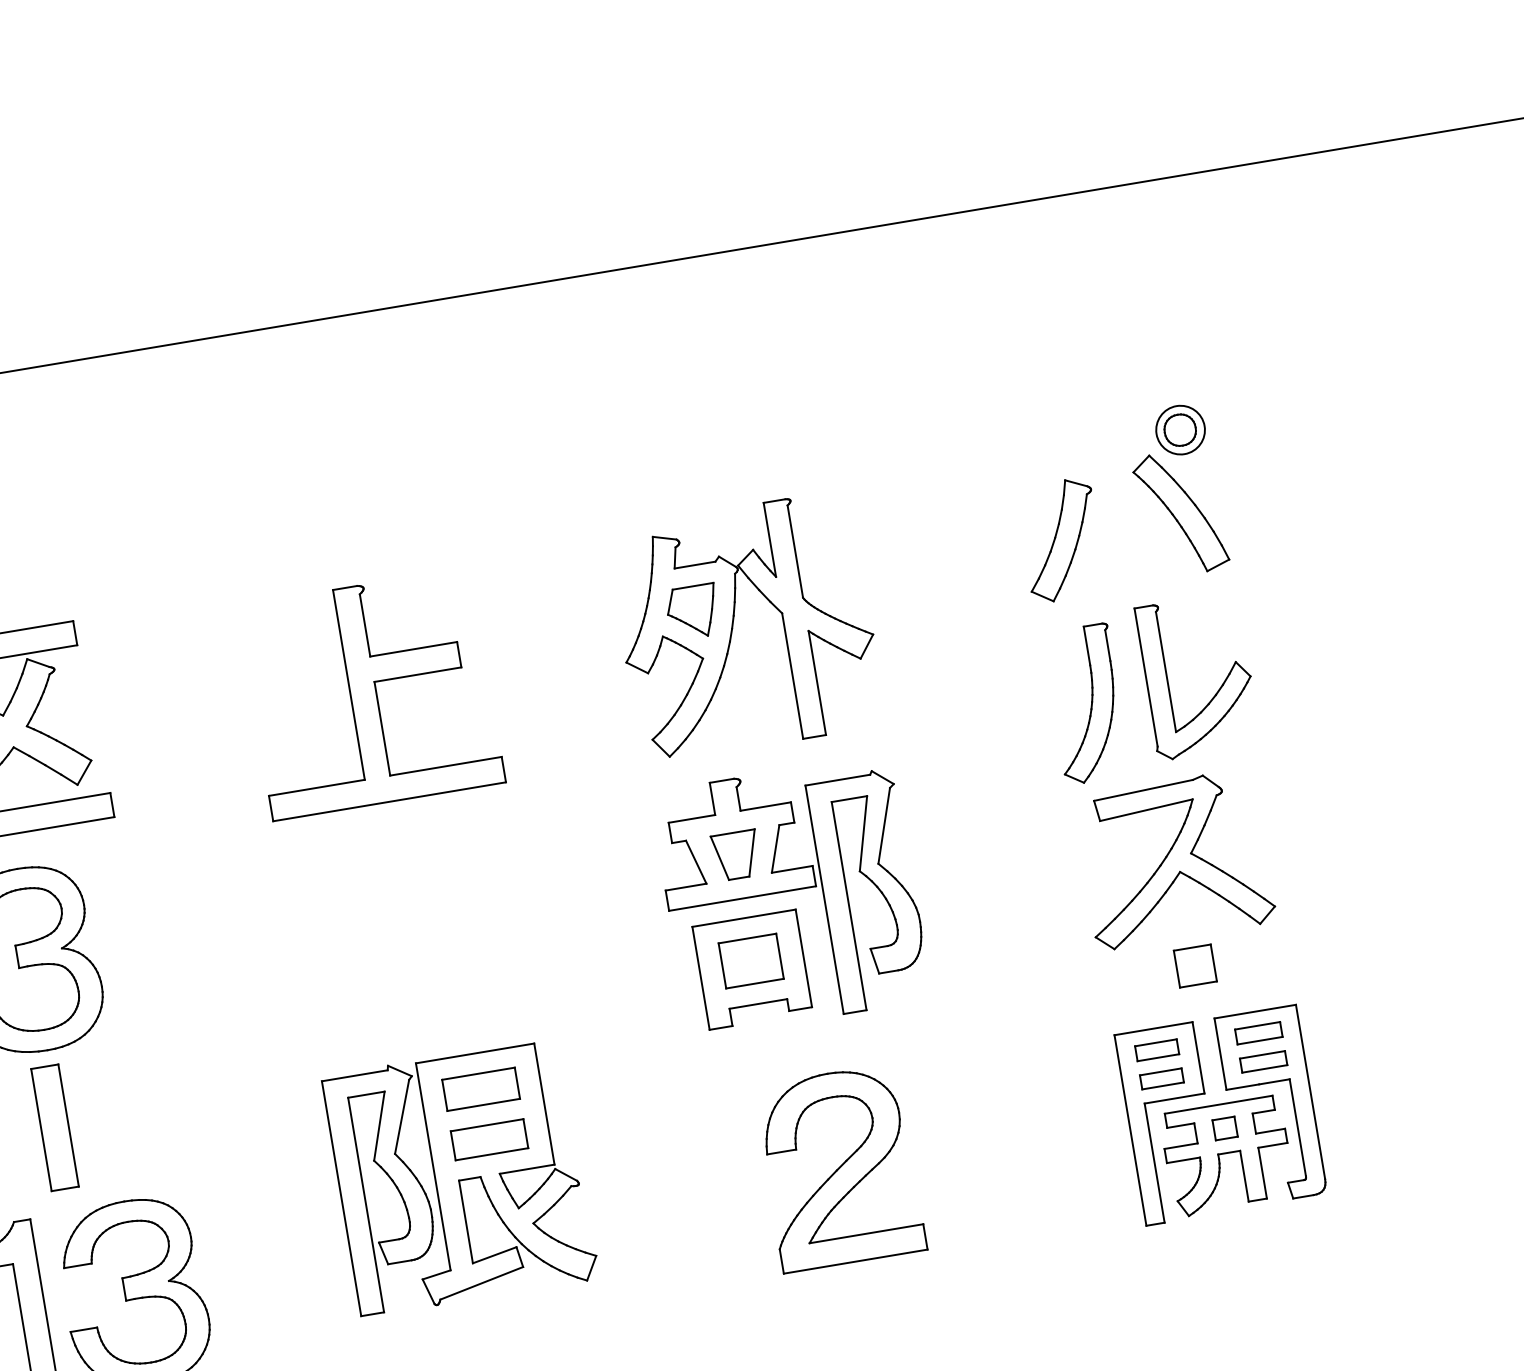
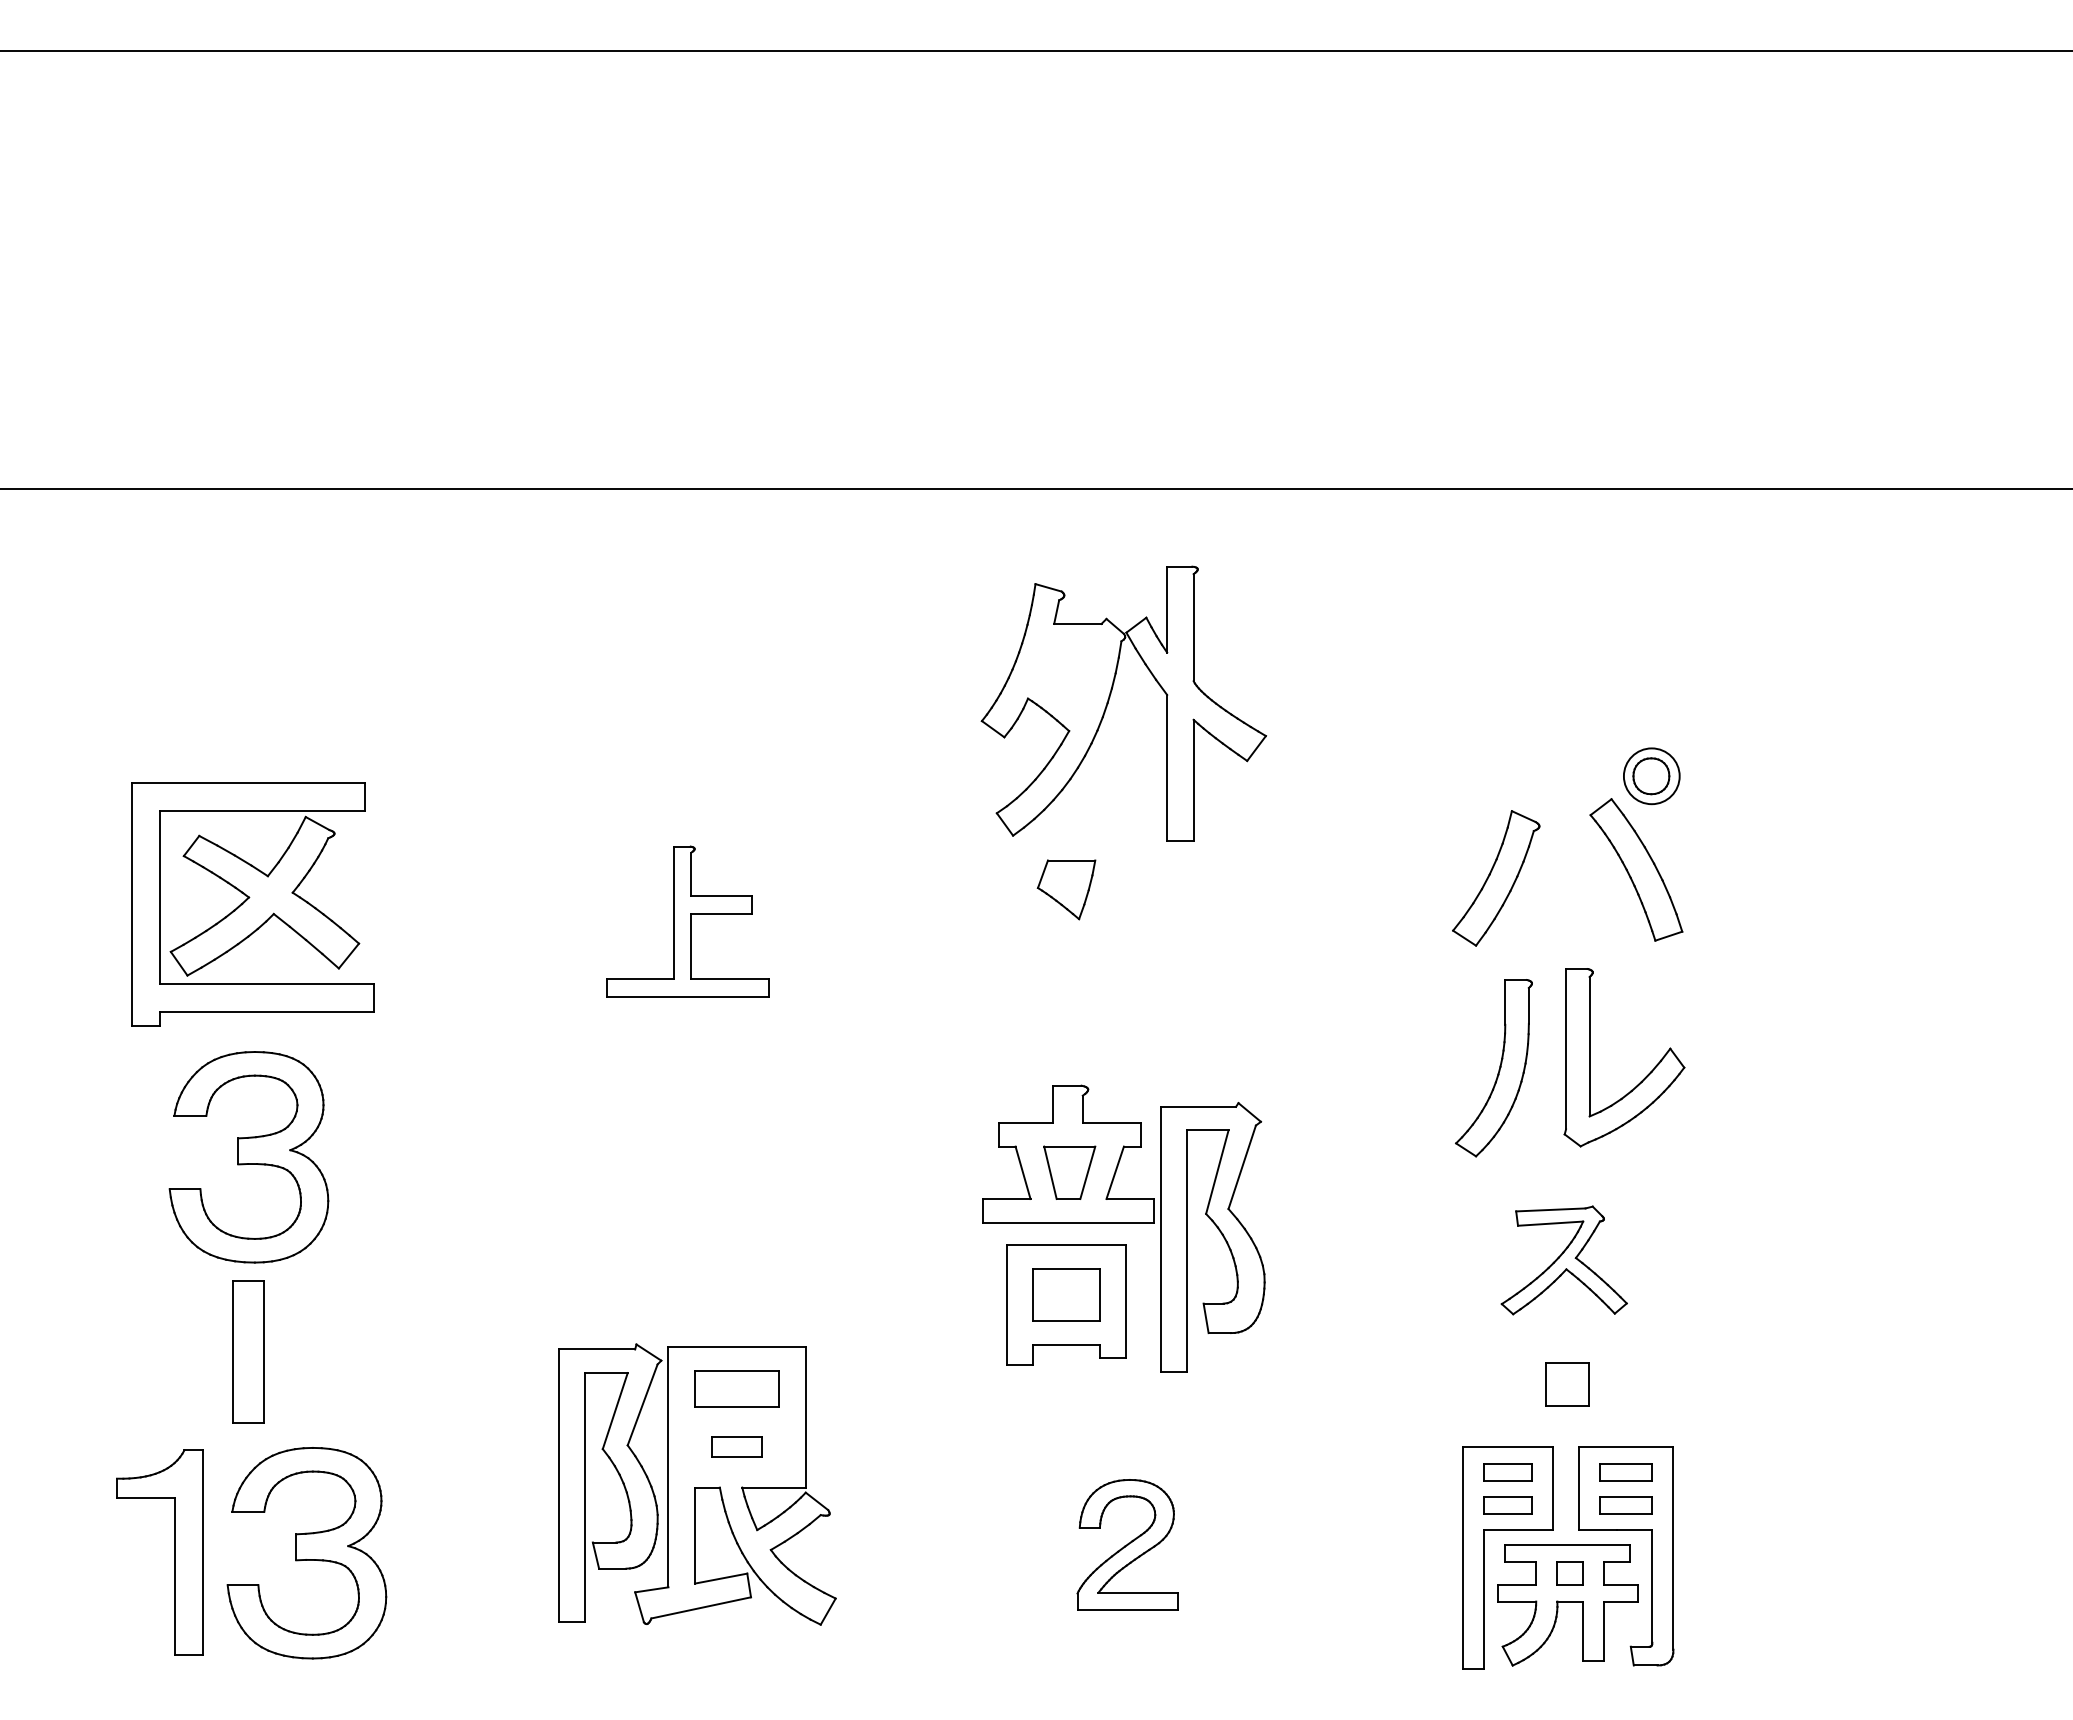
part: (733, 623) -> (1110, 697), moved
part: (371, 694) -> (687, 921), size x0.6
part: (1175, 859) -> (1564, 1260), size x0.6
part: (488, 1139) -> (736, 1446), size x0.6
part: (839, 1167) -> (1127, 1544), size x0.6

